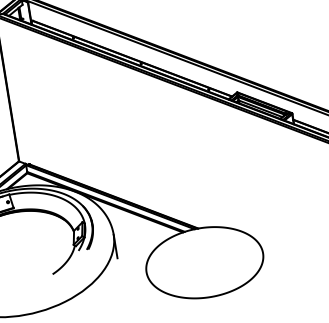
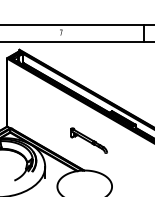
part: (196, 163) -> (88, 140), added

